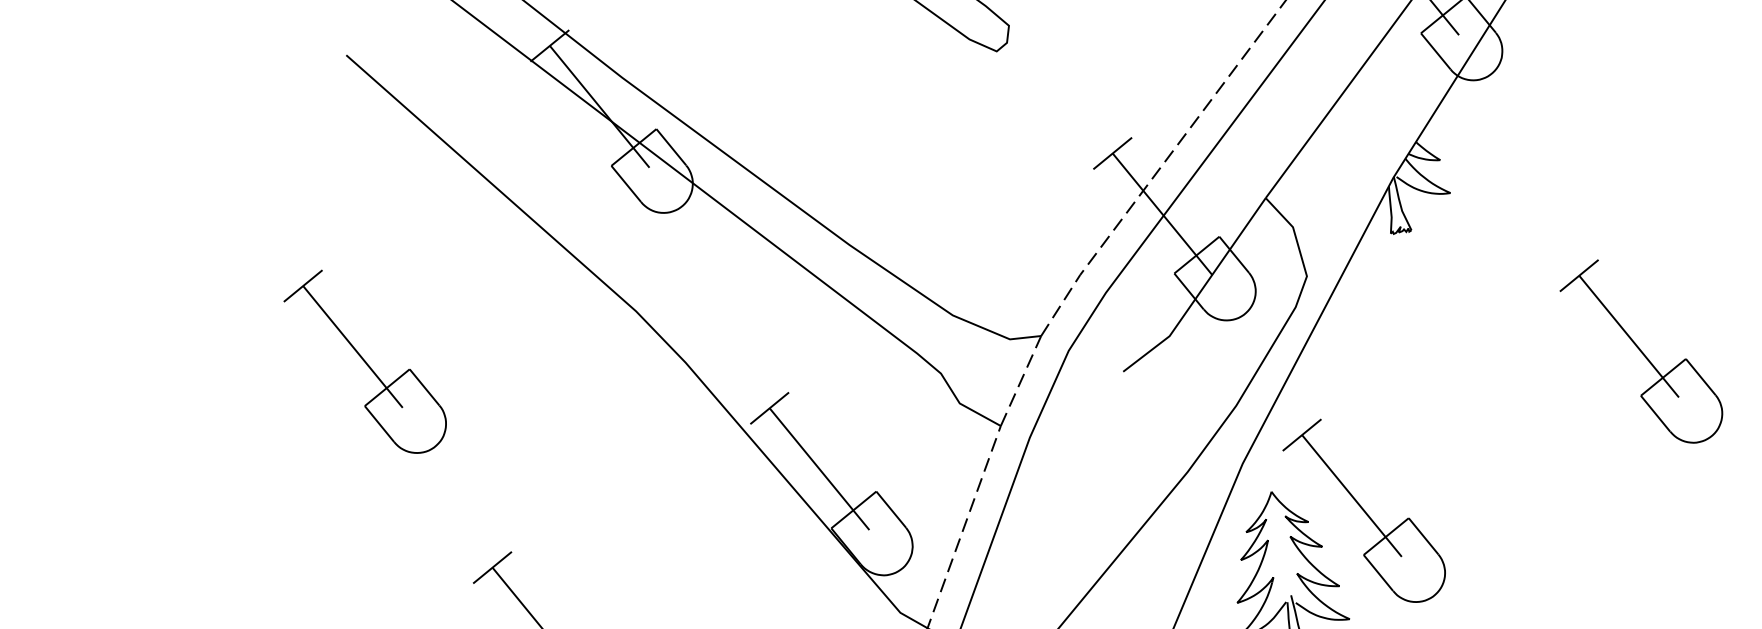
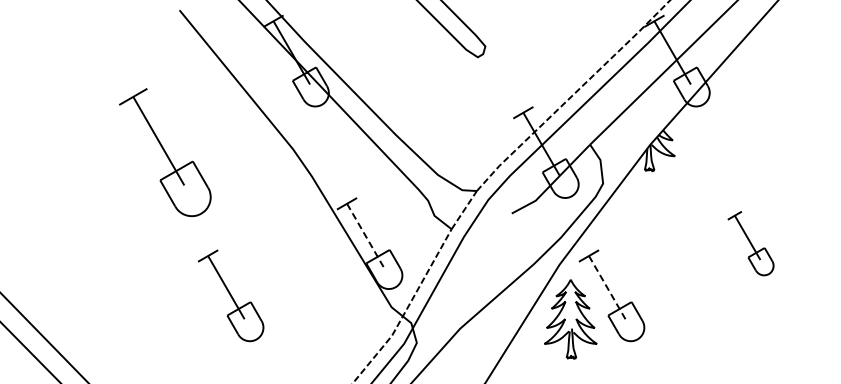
part: (1641, 352) -> (750, 243), size x0.7
part: (365, 362) -> (165, 152), size x1.4
line: (819, 469) -> (365, 235), solid -> dashed
line: (1352, 495) -> (607, 287), solid -> dashed

